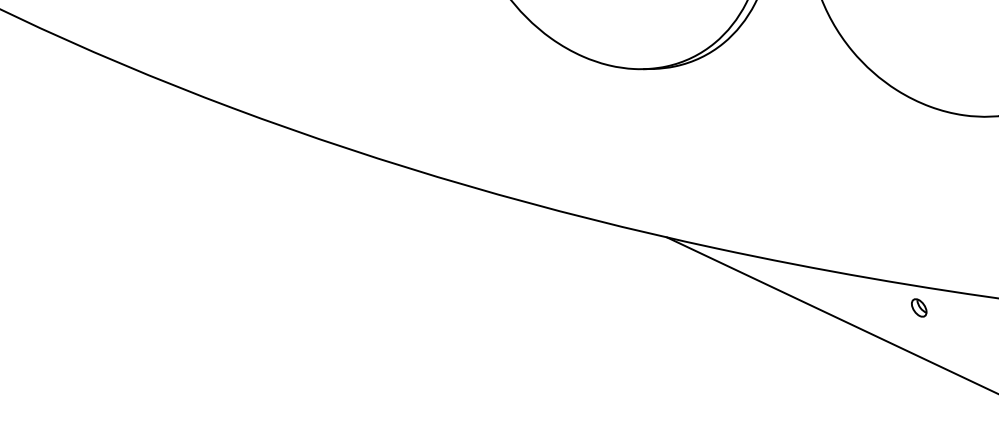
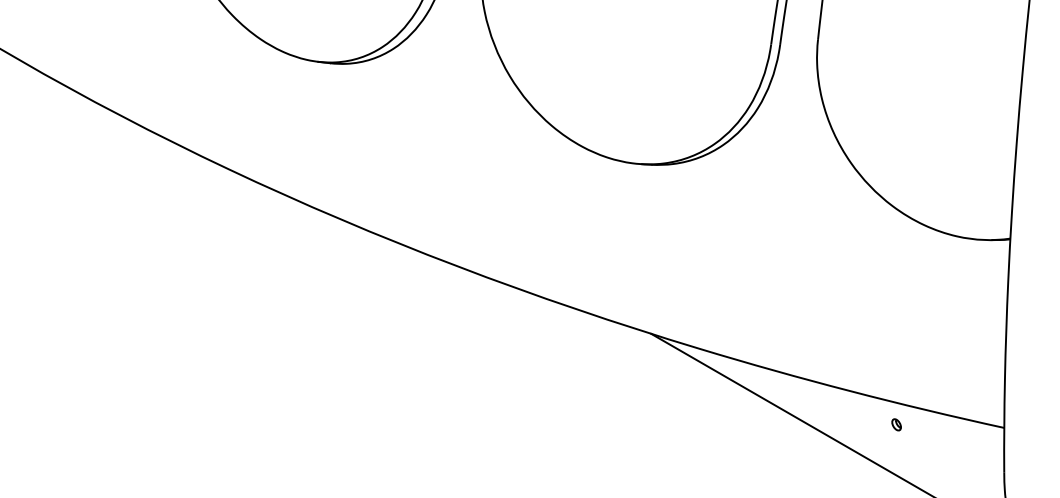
part: (918, 307) -> (896, 424), size x0.62

